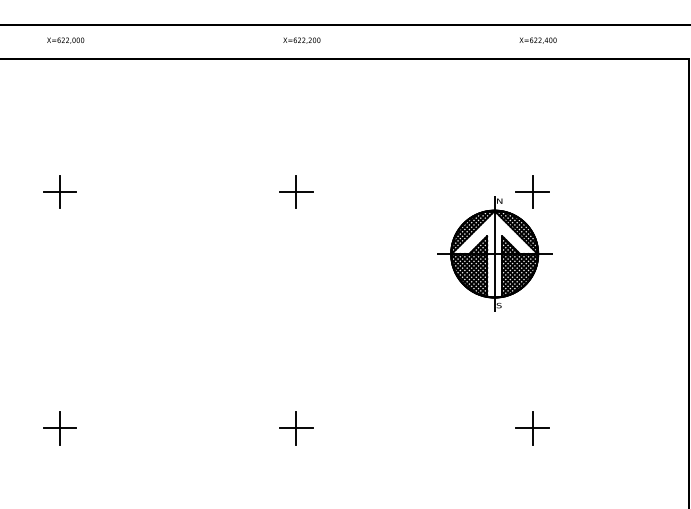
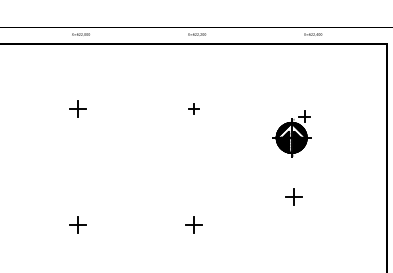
part: (294, 190) -> (193, 108), size x0.6
part: (494, 241) -> (291, 133), size x0.7
part: (530, 426) -> (293, 196), moved

